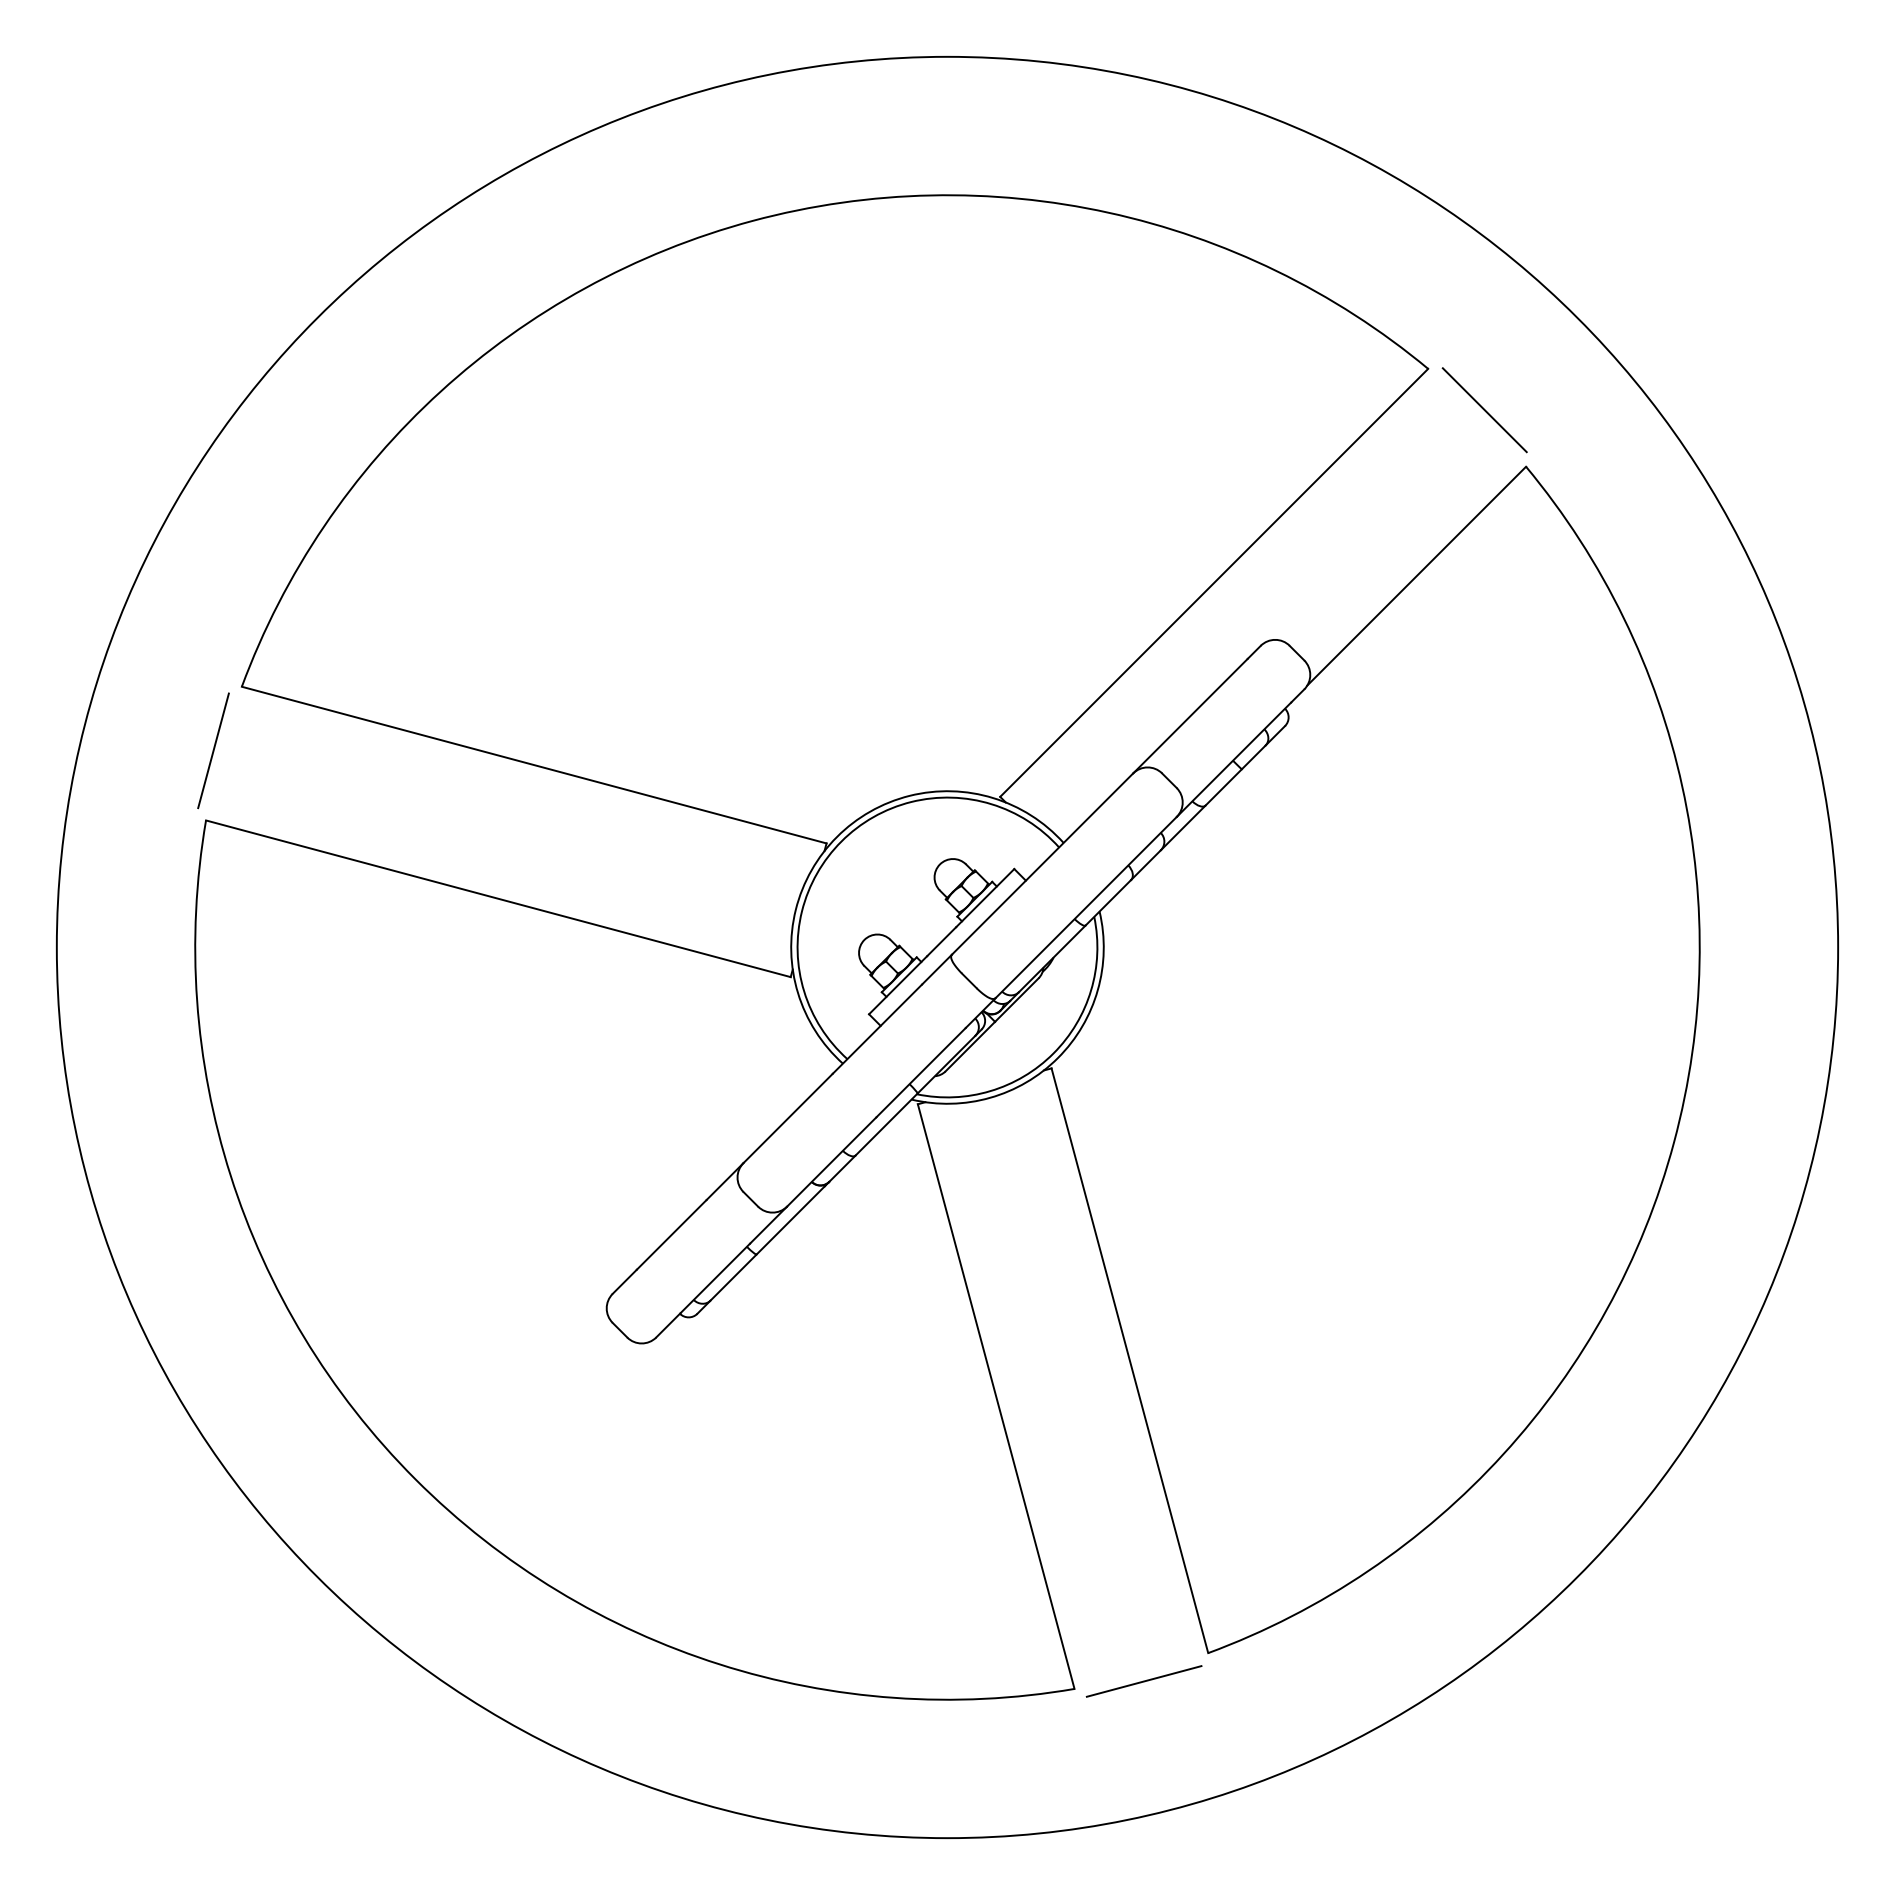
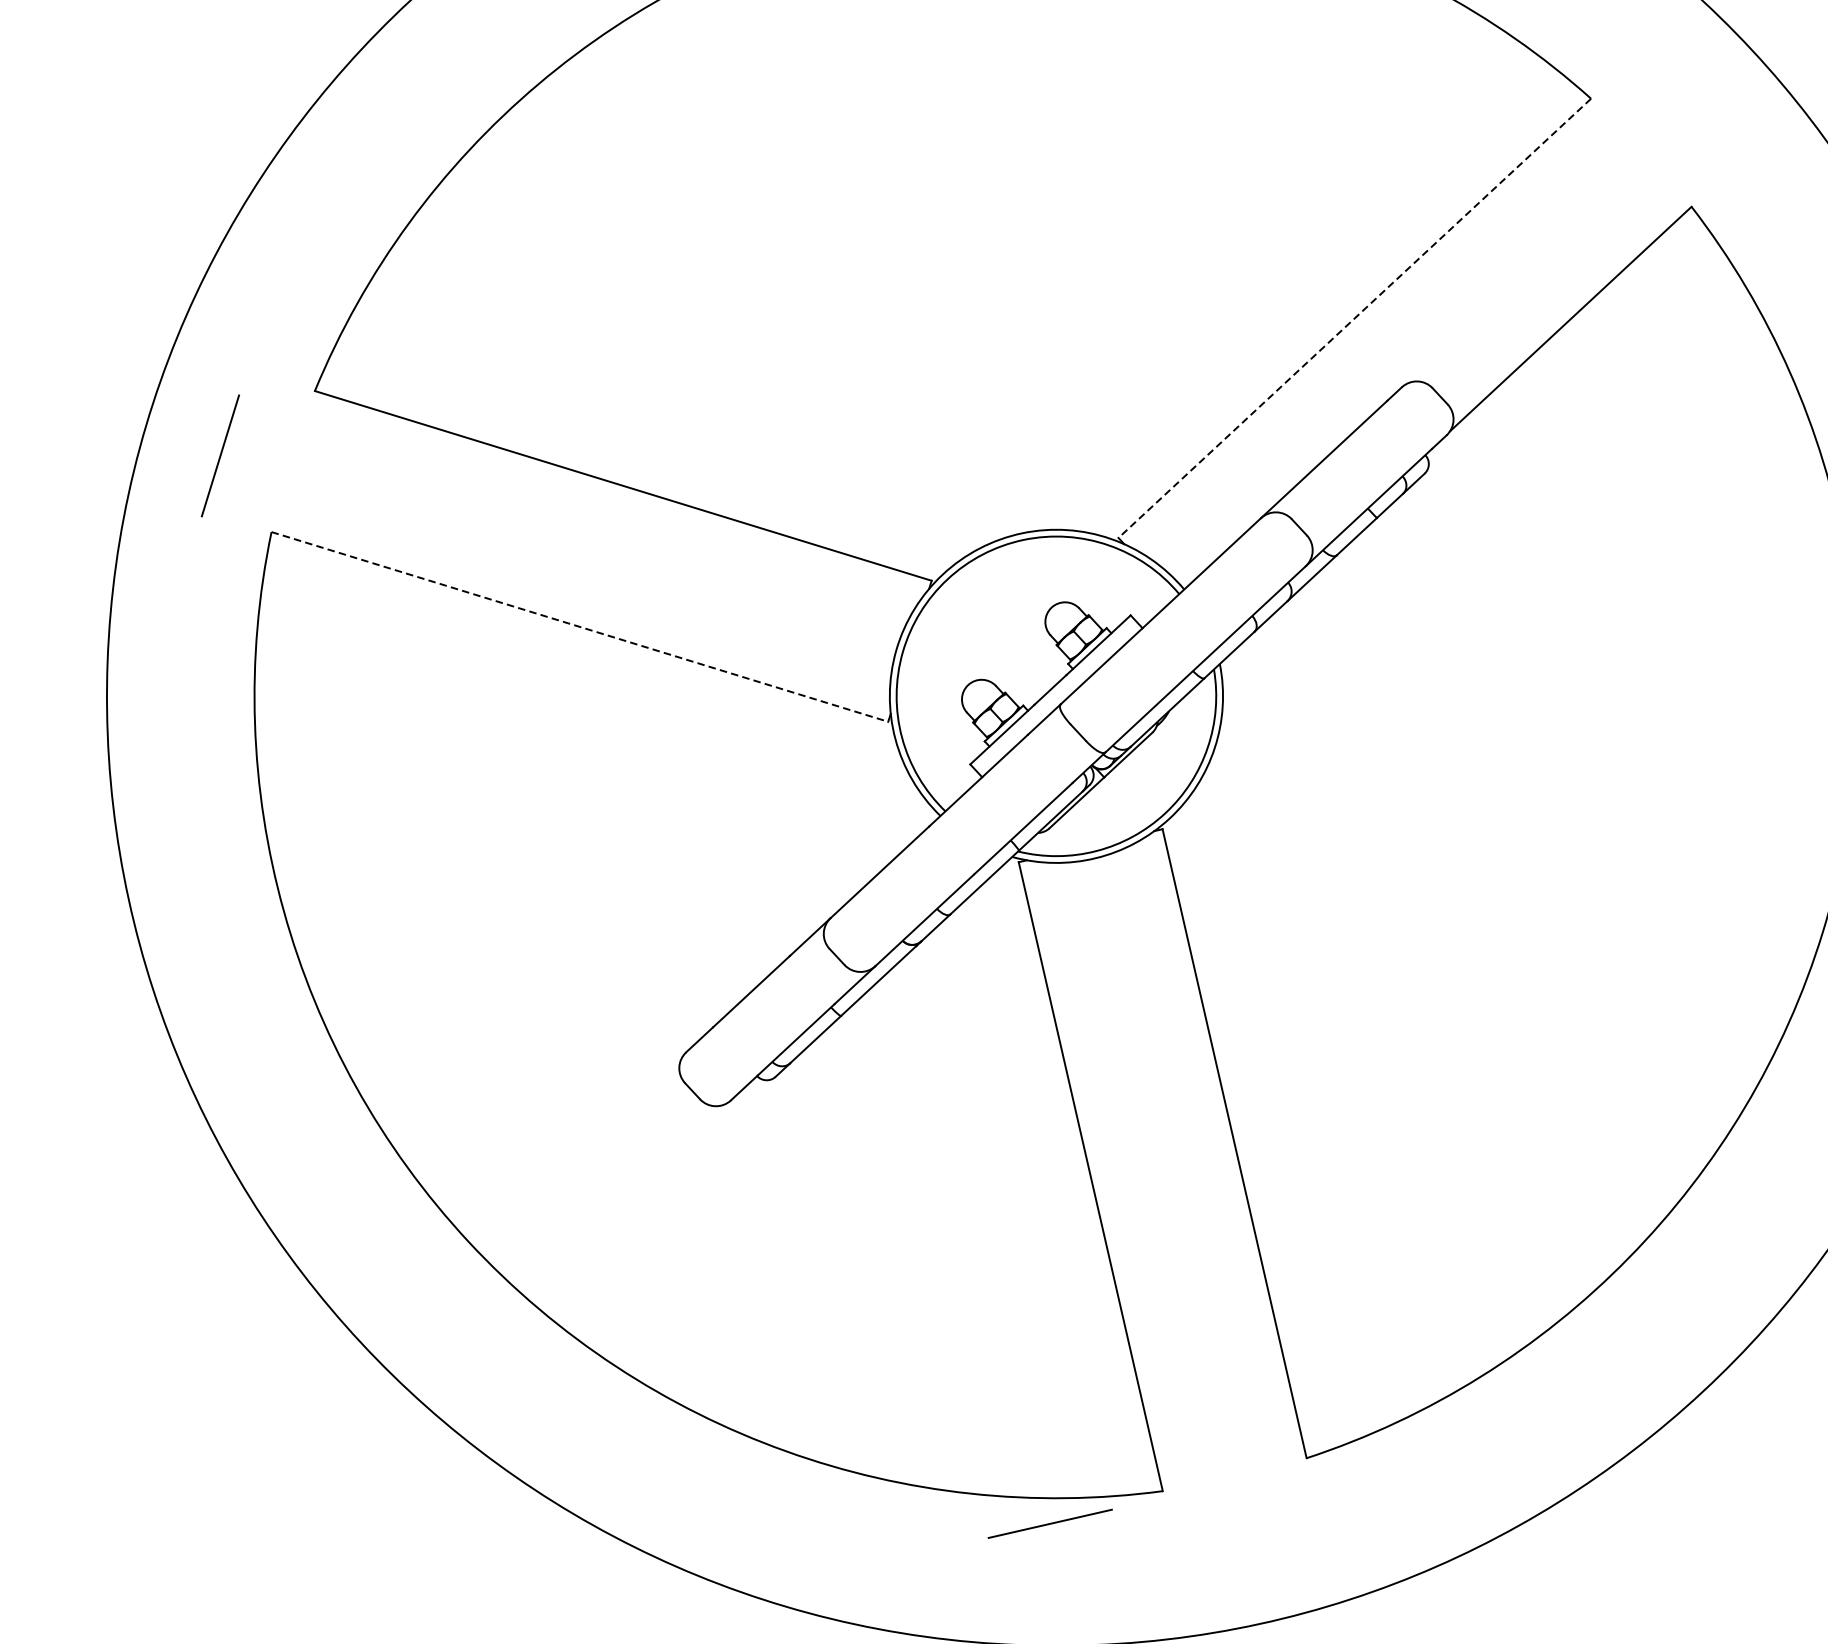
line: (1484, 410) -> (1649, 145), removed
line: (1214, 582) -> (1355, 317), solid -> dashed
line: (213, 750) -> (220, 455), moved
line: (498, 898) -> (580, 626), solid -> dashed
line: (1143, 1681) -> (1049, 1523), moved

